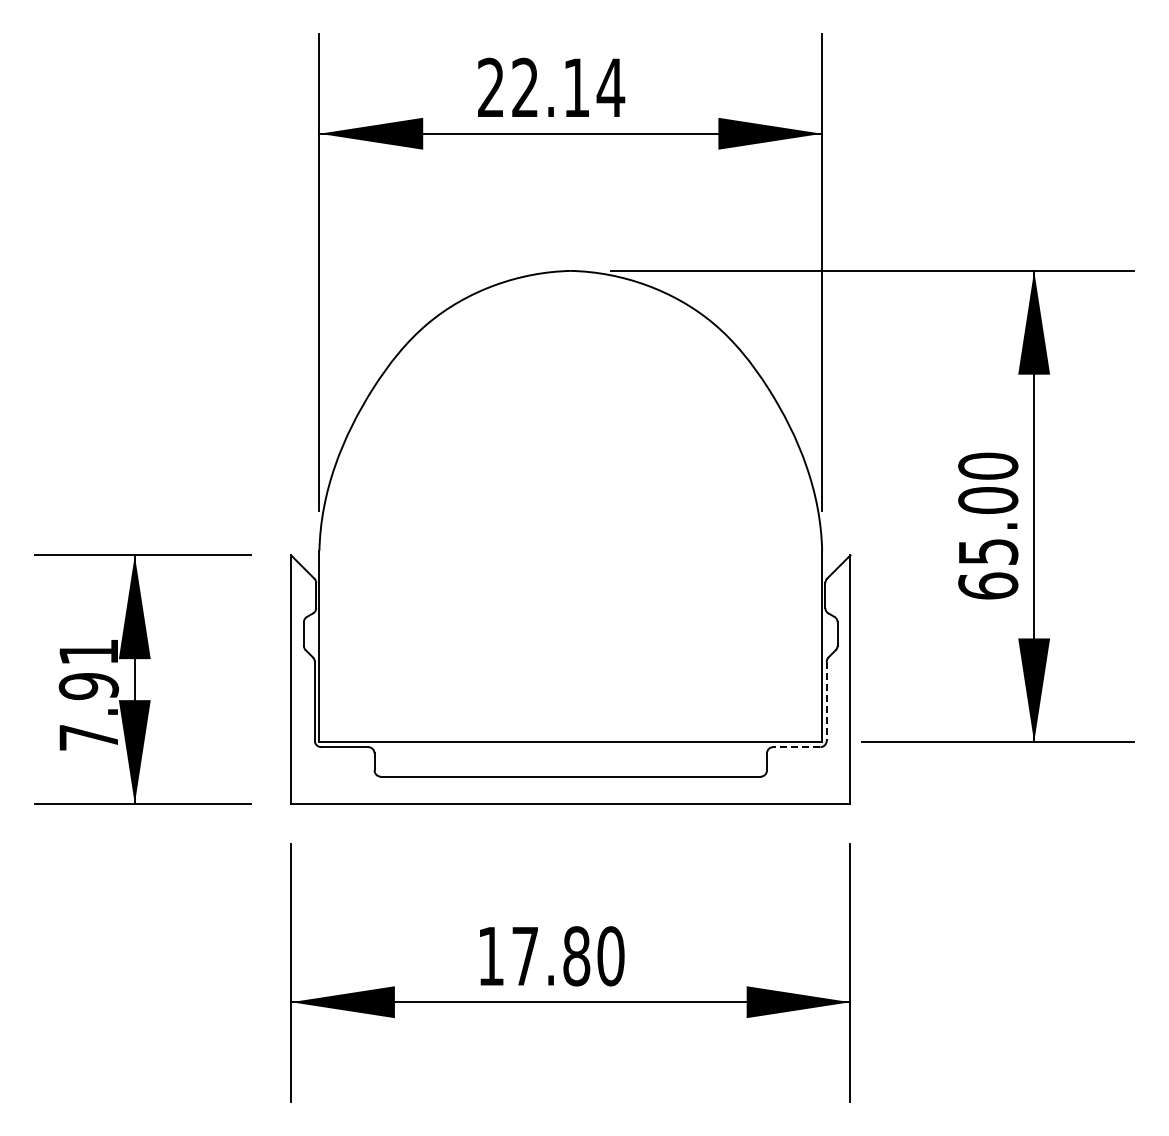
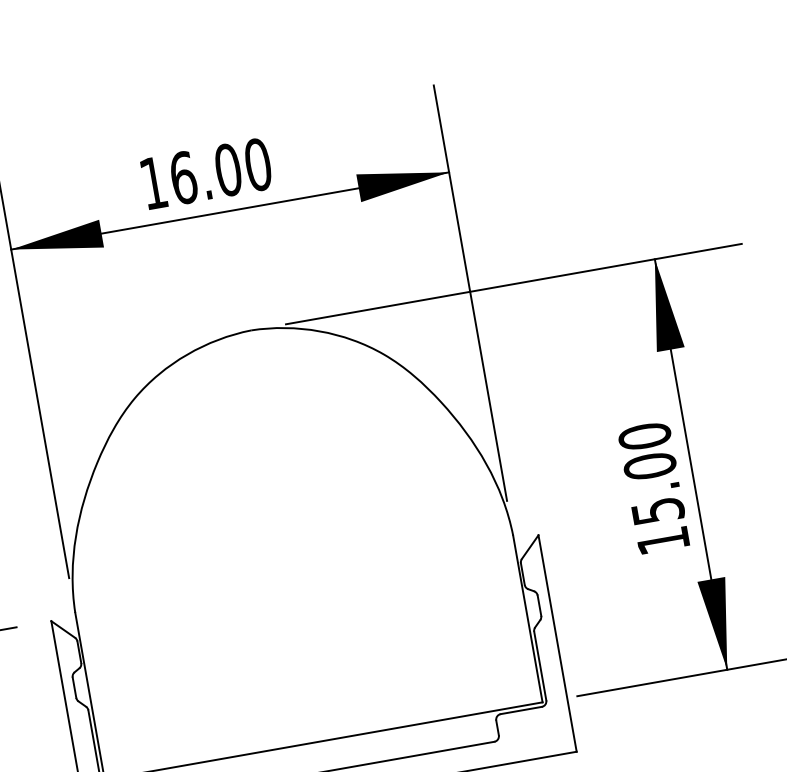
text: (551, 87) -> (206, 173), 22.14 -> 16.00
text: (988, 585) -> (663, 540), 65.00 -> 15.00
line: (826, 701) -> (540, 666), dashed -> solid
line: (796, 747) -> (521, 710), dashed -> solid

